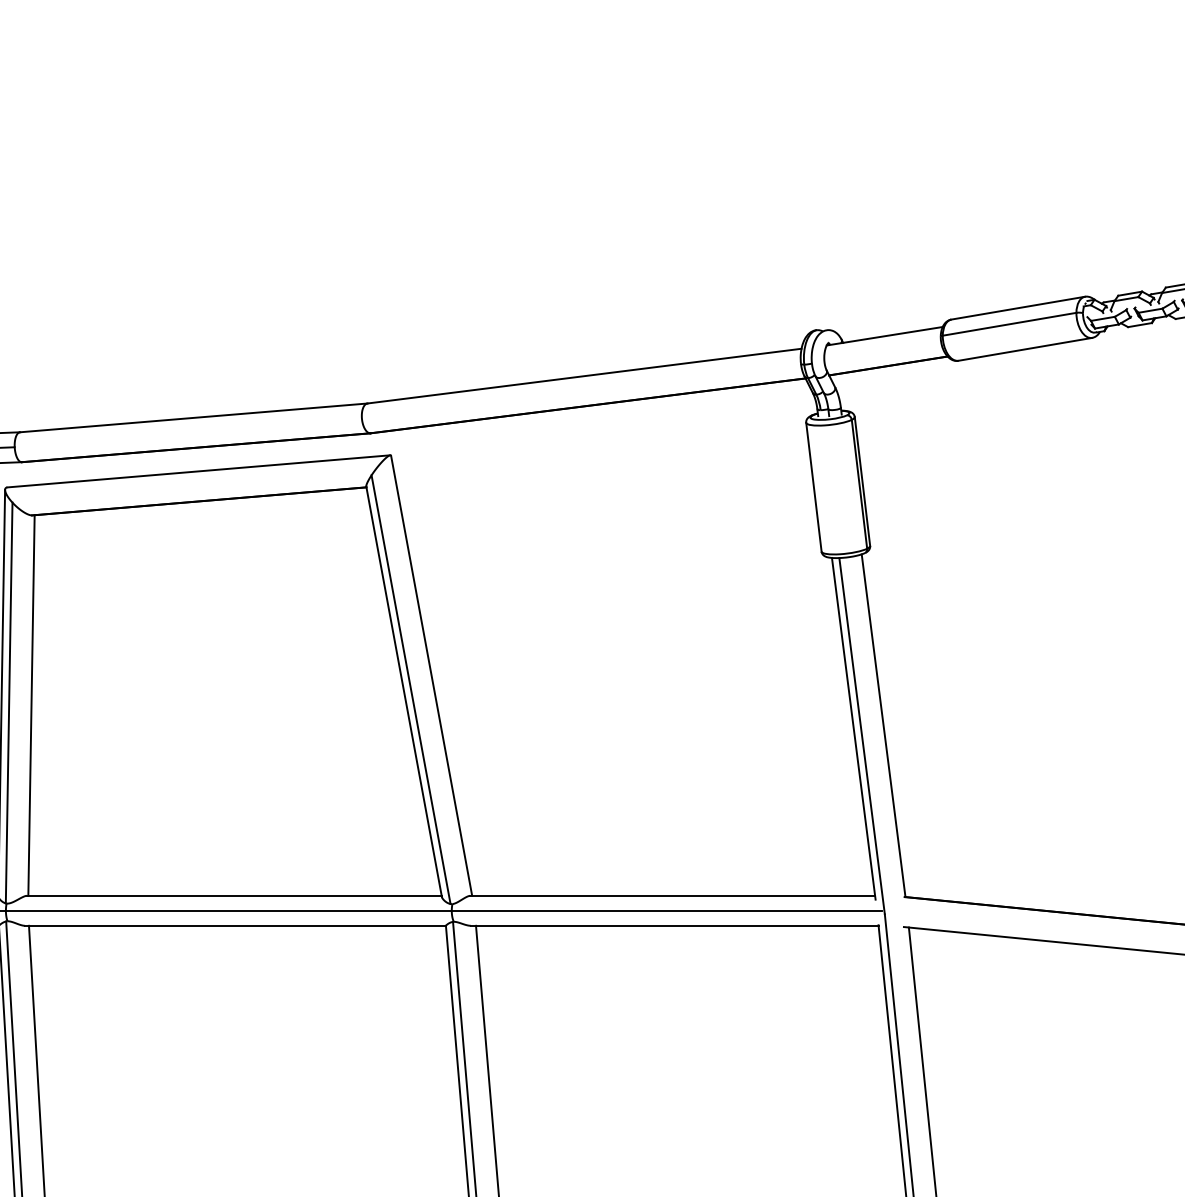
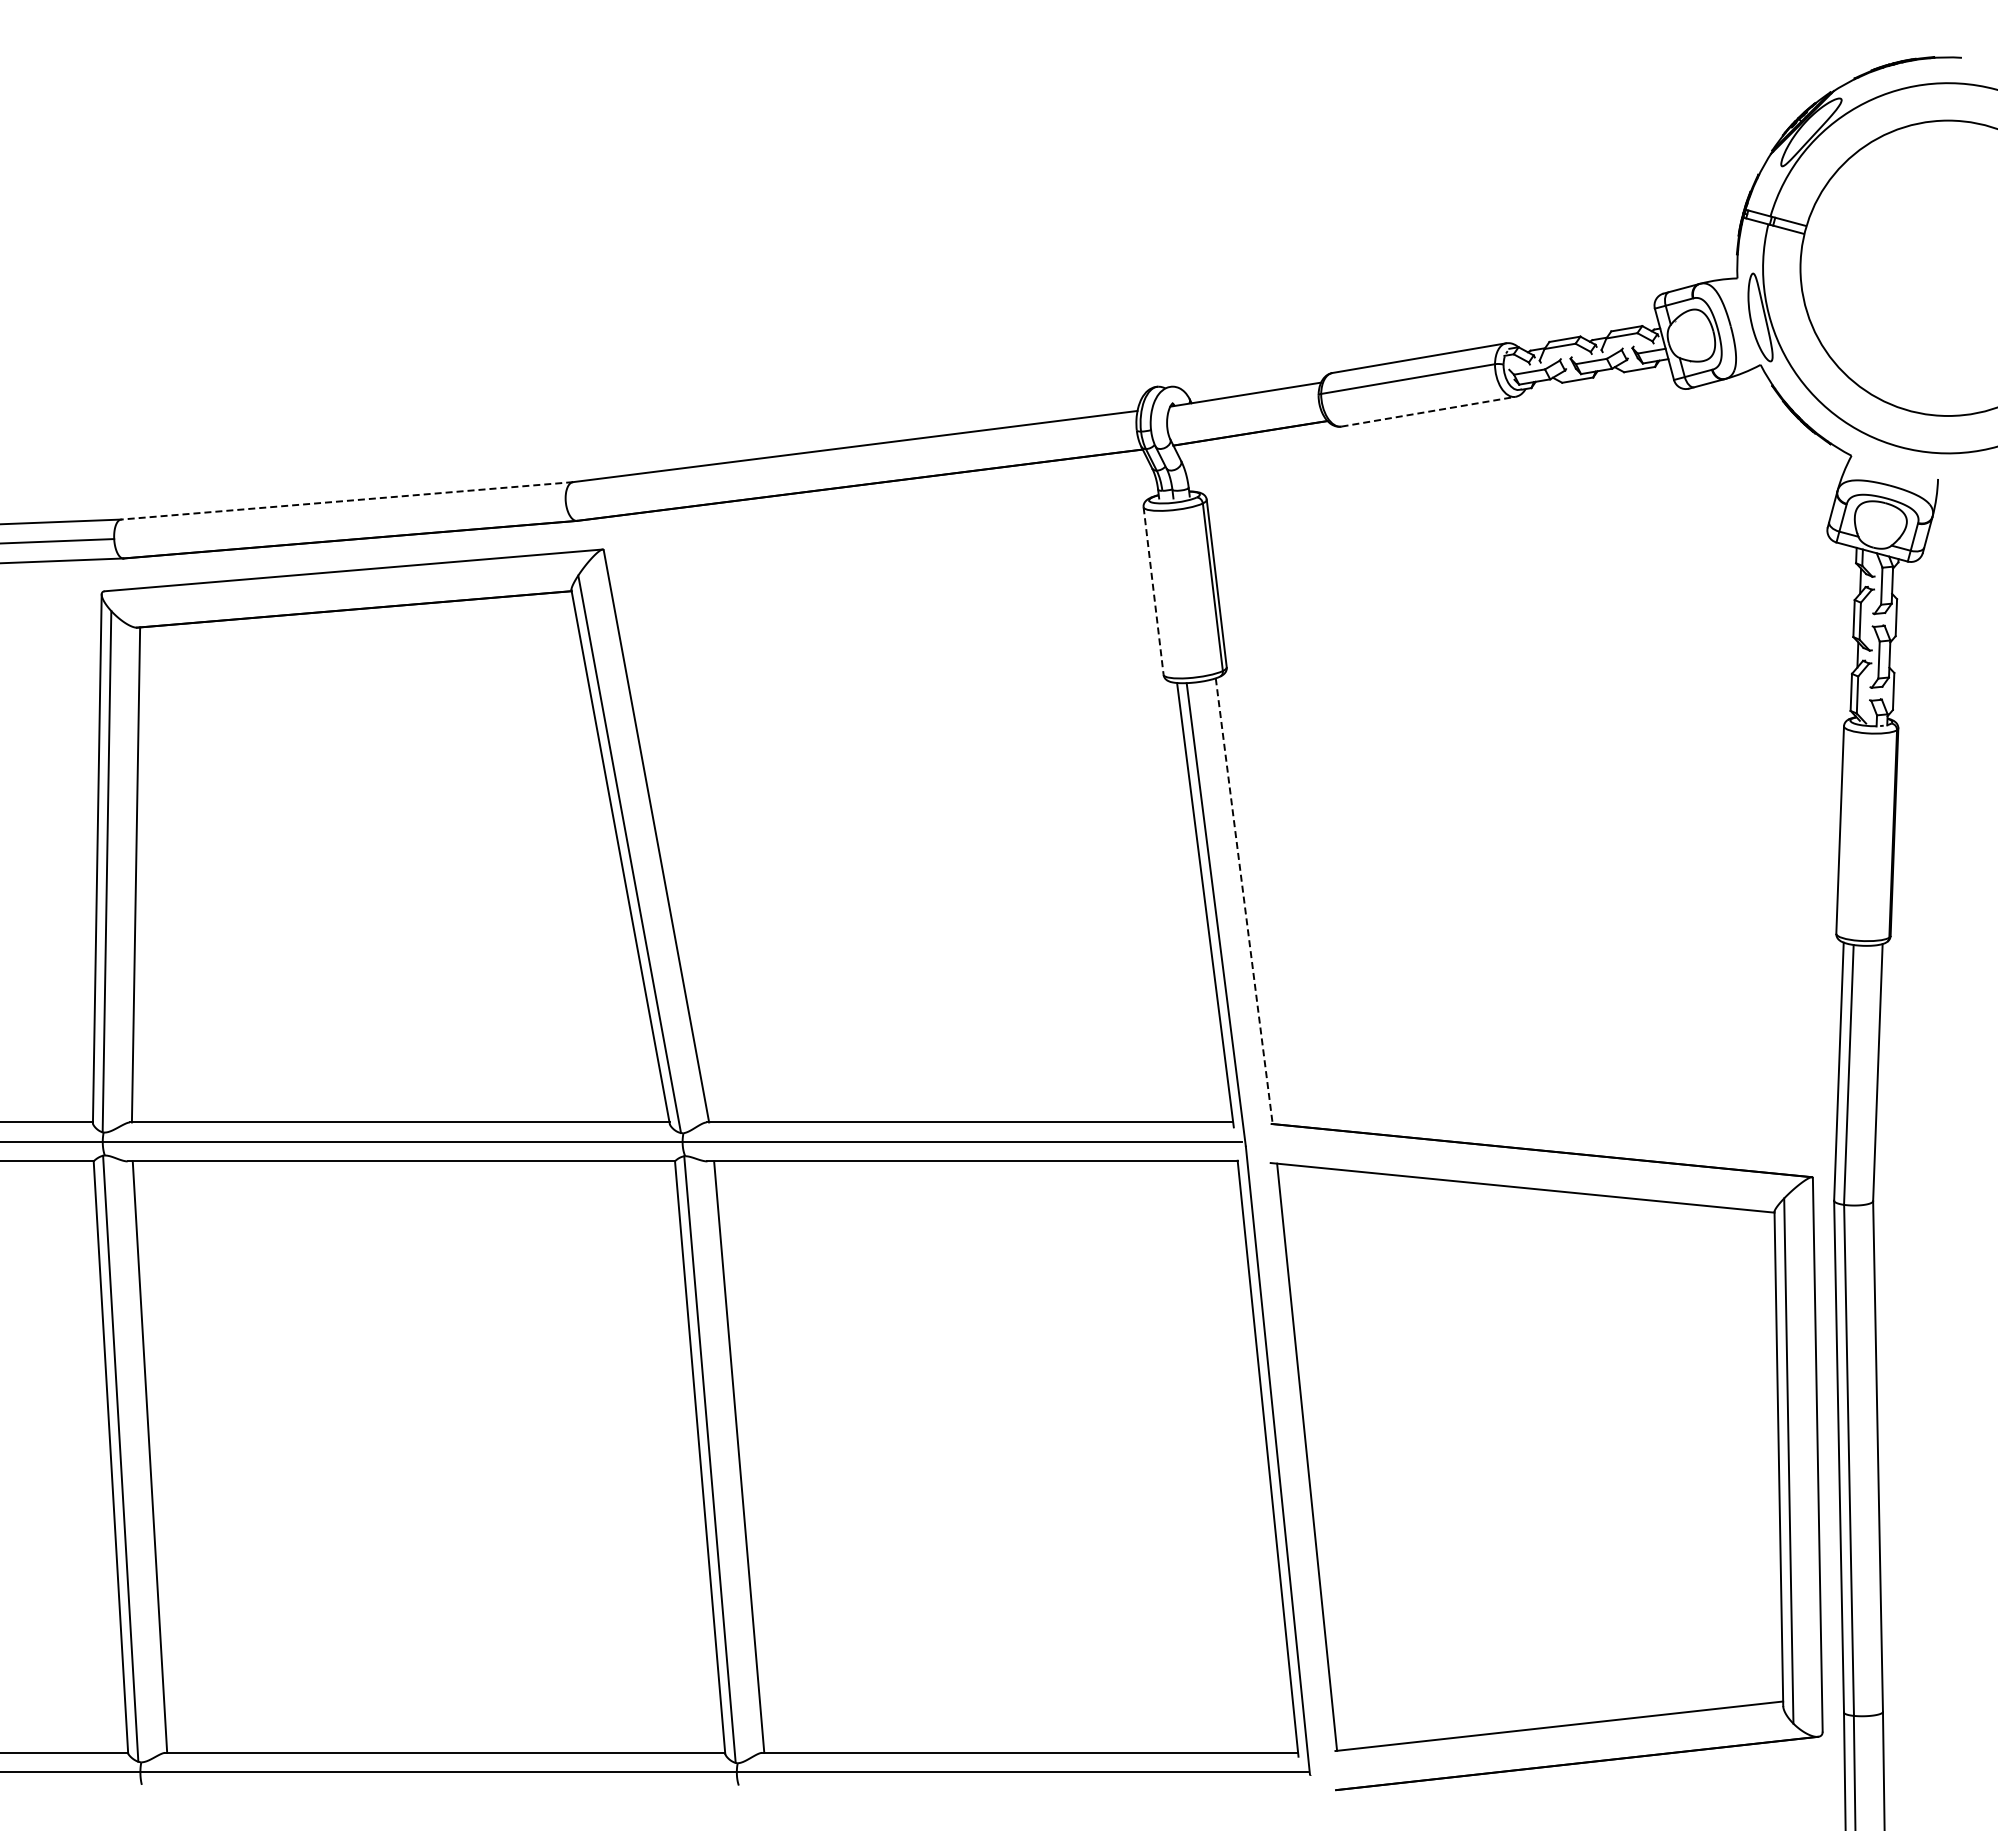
line: (1025, 349) -> (1428, 411), solid -> dashed
line: (194, 417) -> (347, 500), solid -> dashed
line: (813, 487) -> (1153, 591), solid -> dashed
line: (883, 725) -> (1244, 901), solid -> dashed

